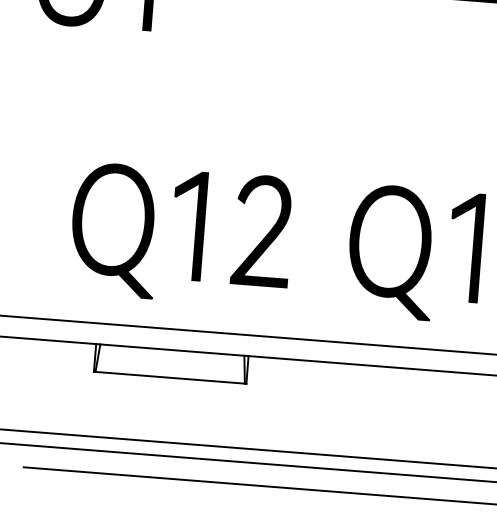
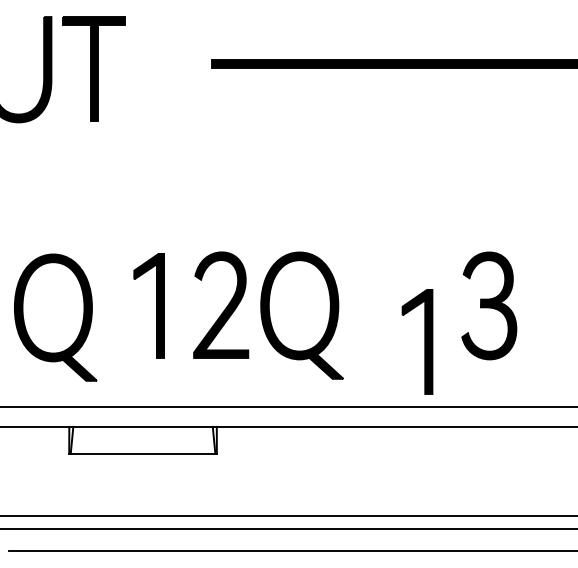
part: (114, 229) -> (55, 317), moved
part: (472, 247) -> (424, 341), moved
part: (391, 251) -> (301, 315), moved

